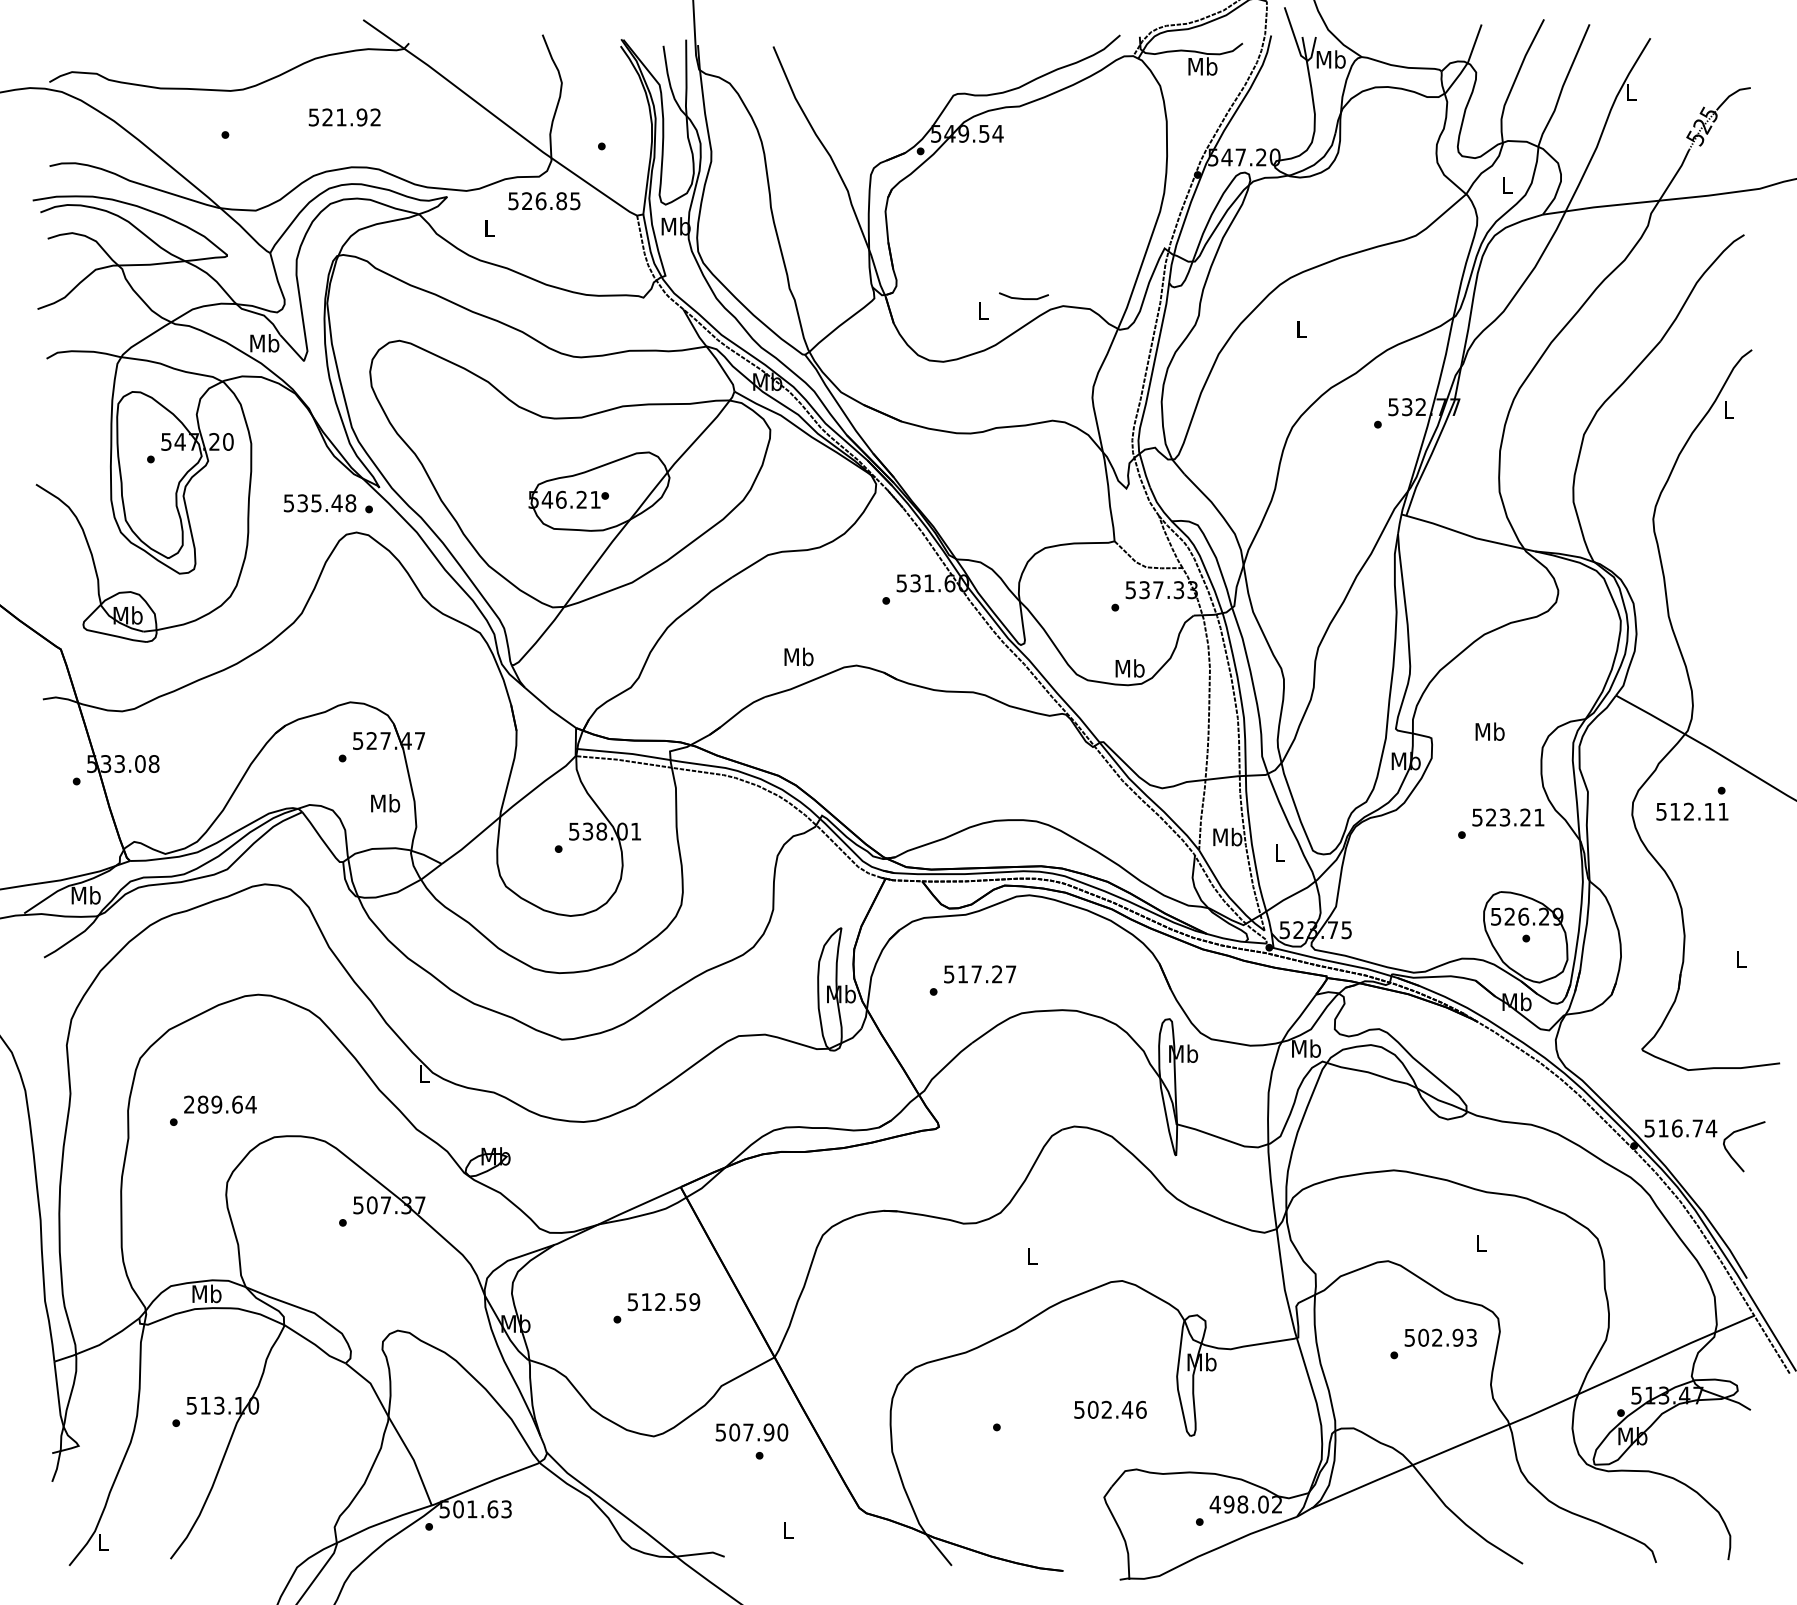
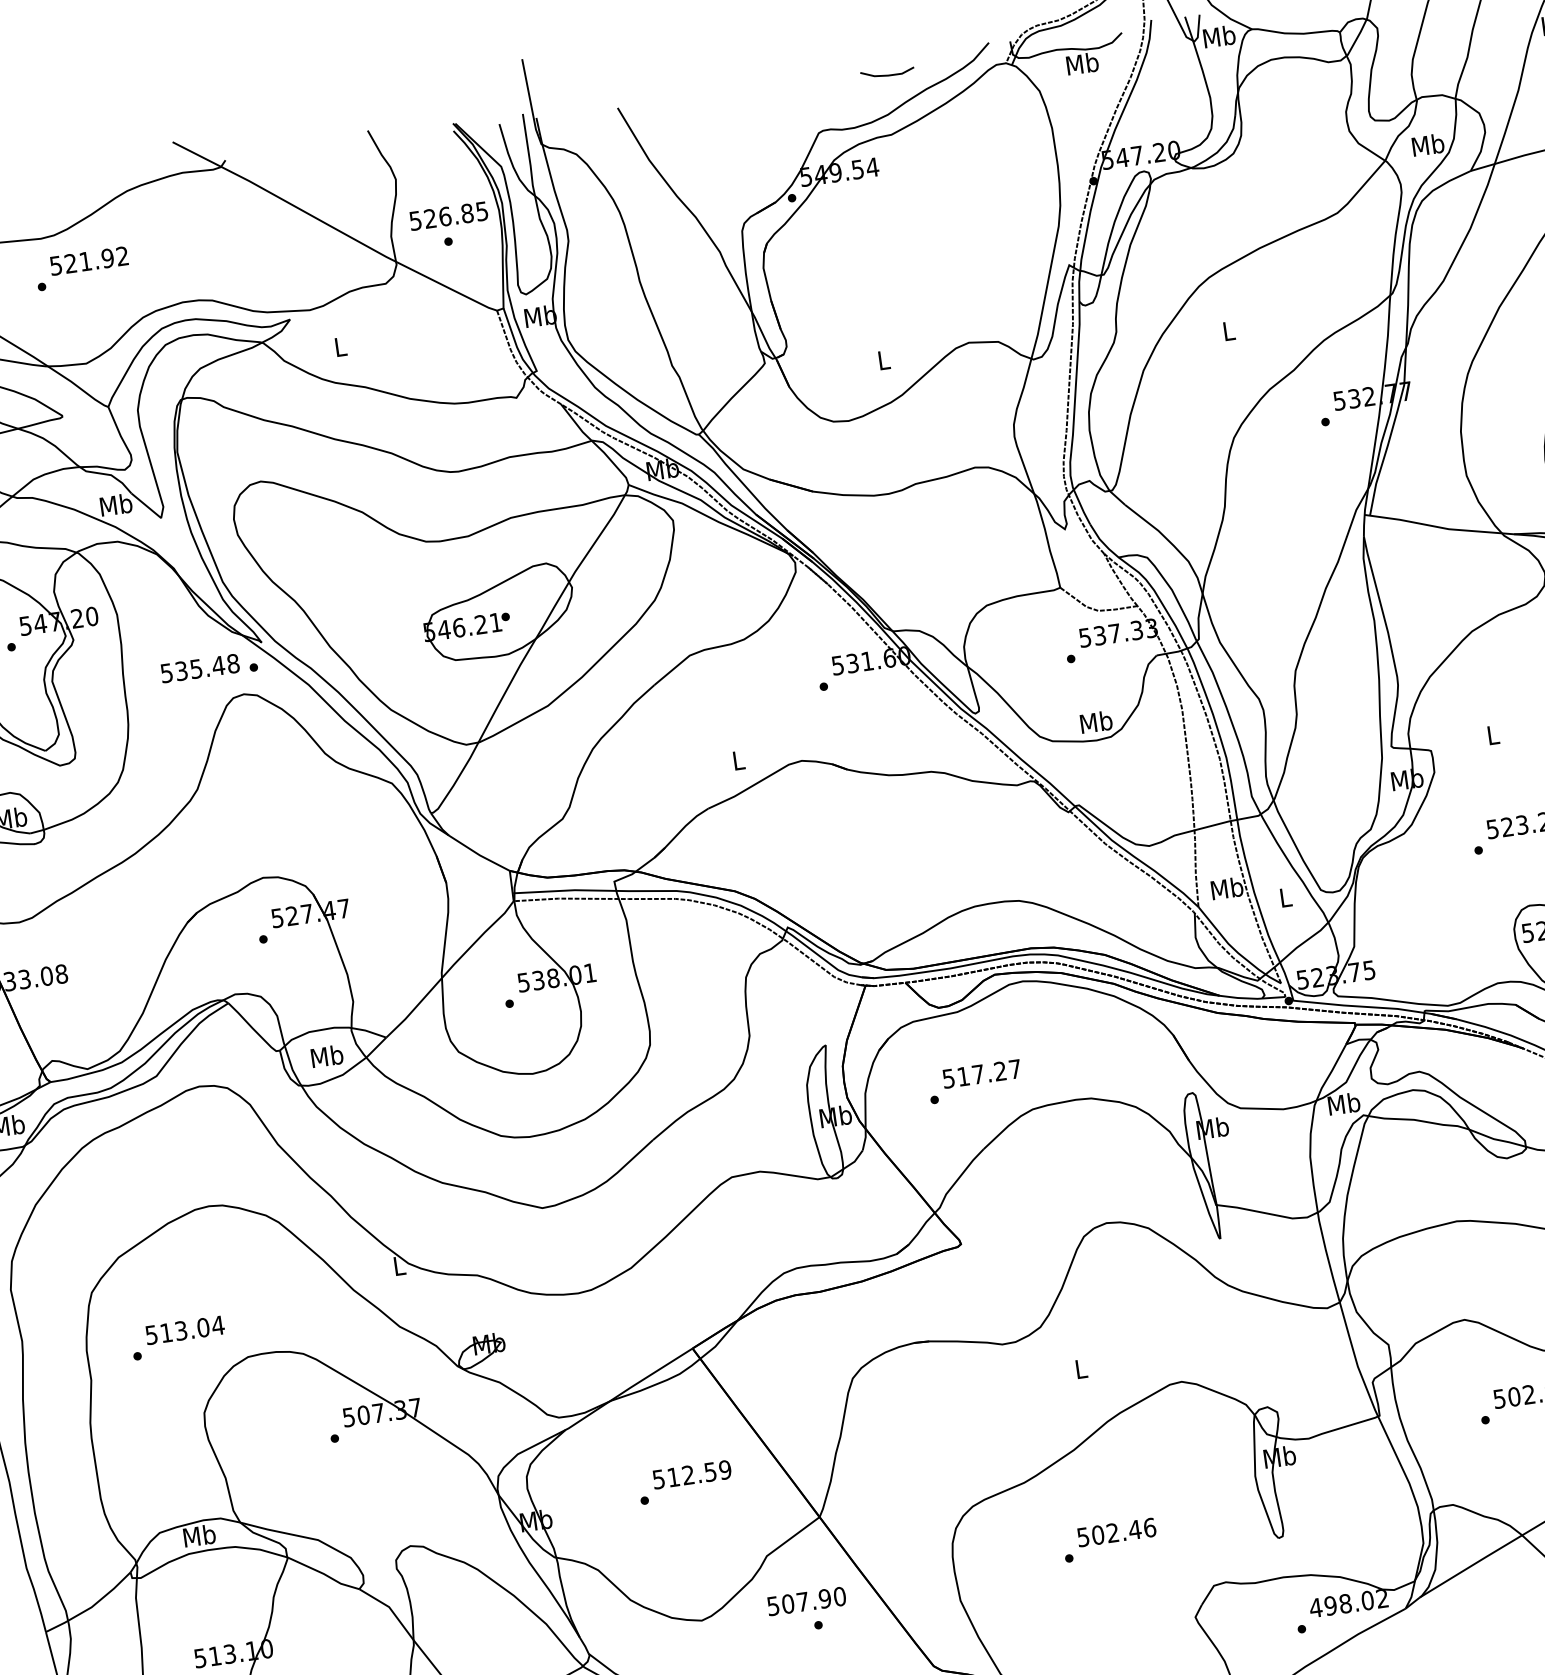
text: (344, 117) -> (88, 261), moved
text: (1507, 185) -> (1428, 145), L -> Mb
text: (544, 201) -> (448, 216), moved
line: (1023, 298) -> (887, 75), moved
text: (798, 656) -> (738, 759), Mb -> L
text: (1489, 731) -> (1492, 734), Mb -> L
text: (385, 803) -> (327, 1056), moved
text: (213, 1104) -> (177, 1331), 289.64 -> 513.04
text: (1110, 1409) -> (1116, 1532), moved

